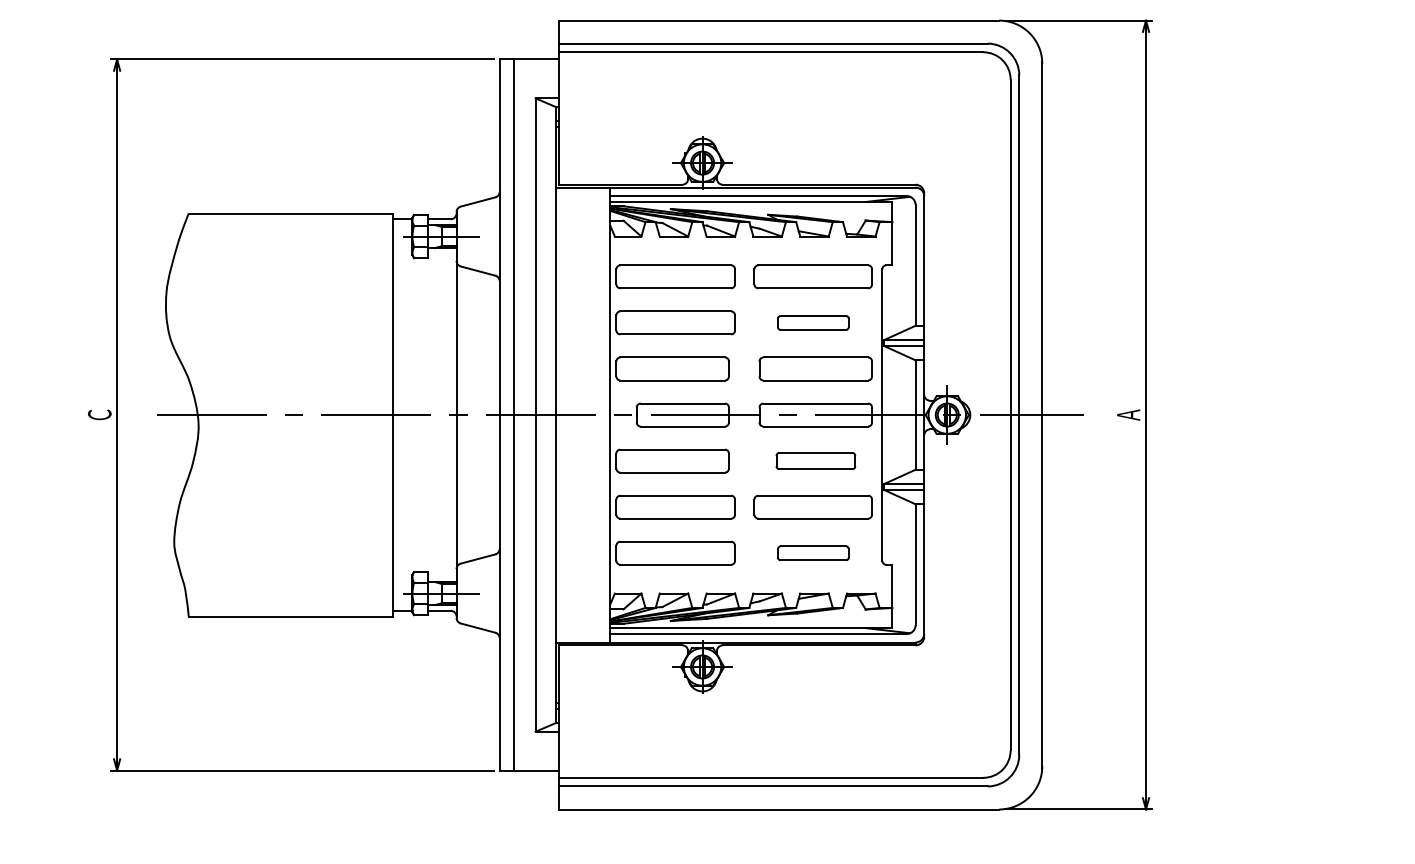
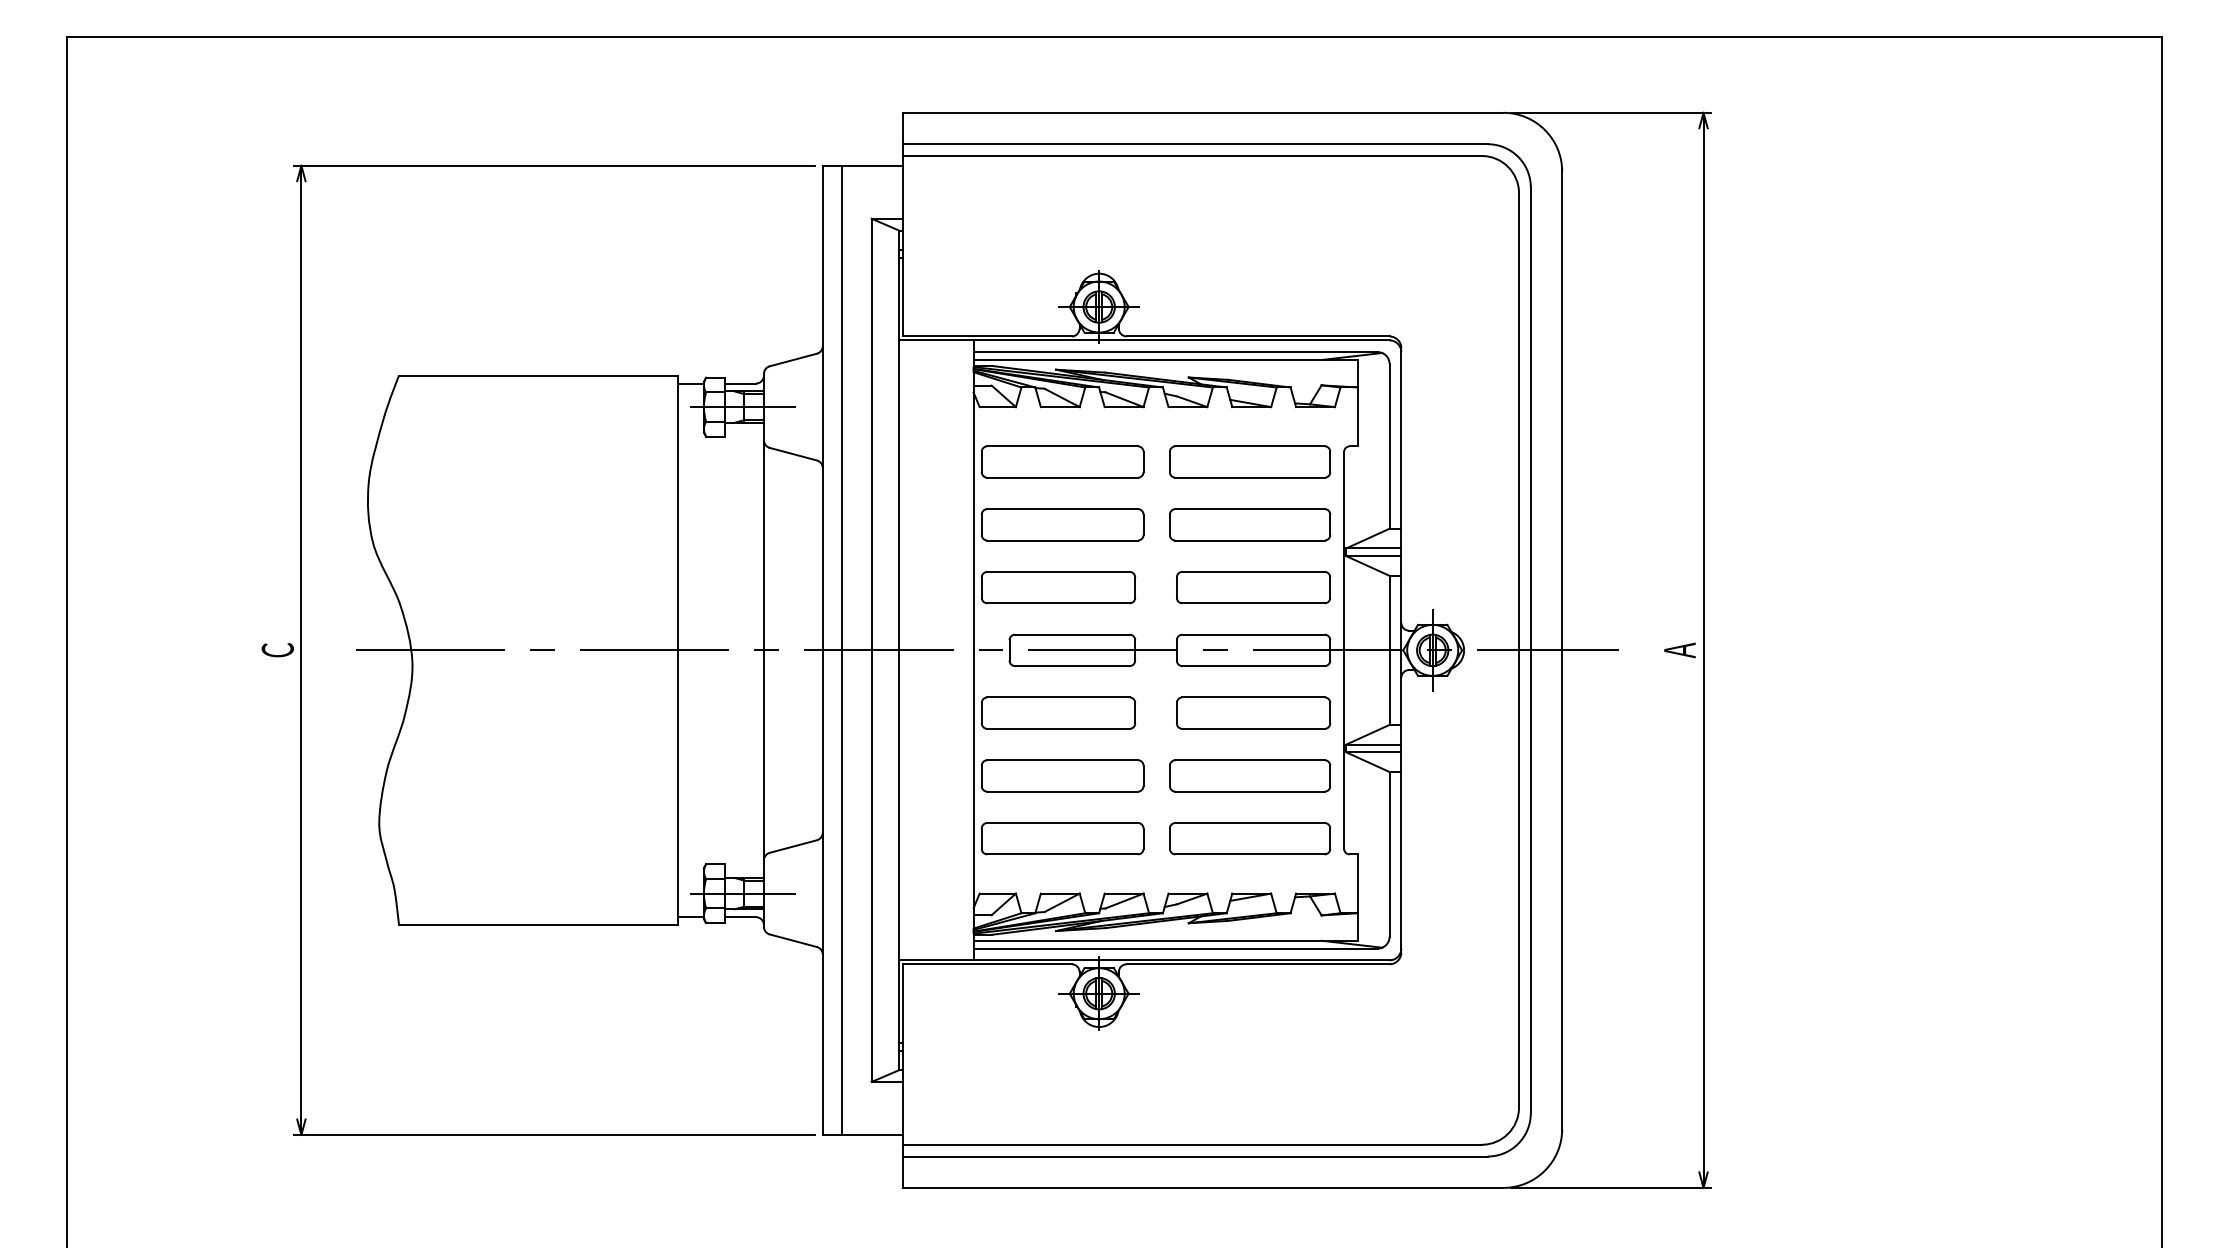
part: (813, 322) -> (1250, 524), size x1.67
part: (815, 460) -> (1253, 712), size x1.43
part: (813, 553) -> (1250, 838), size x1.67

